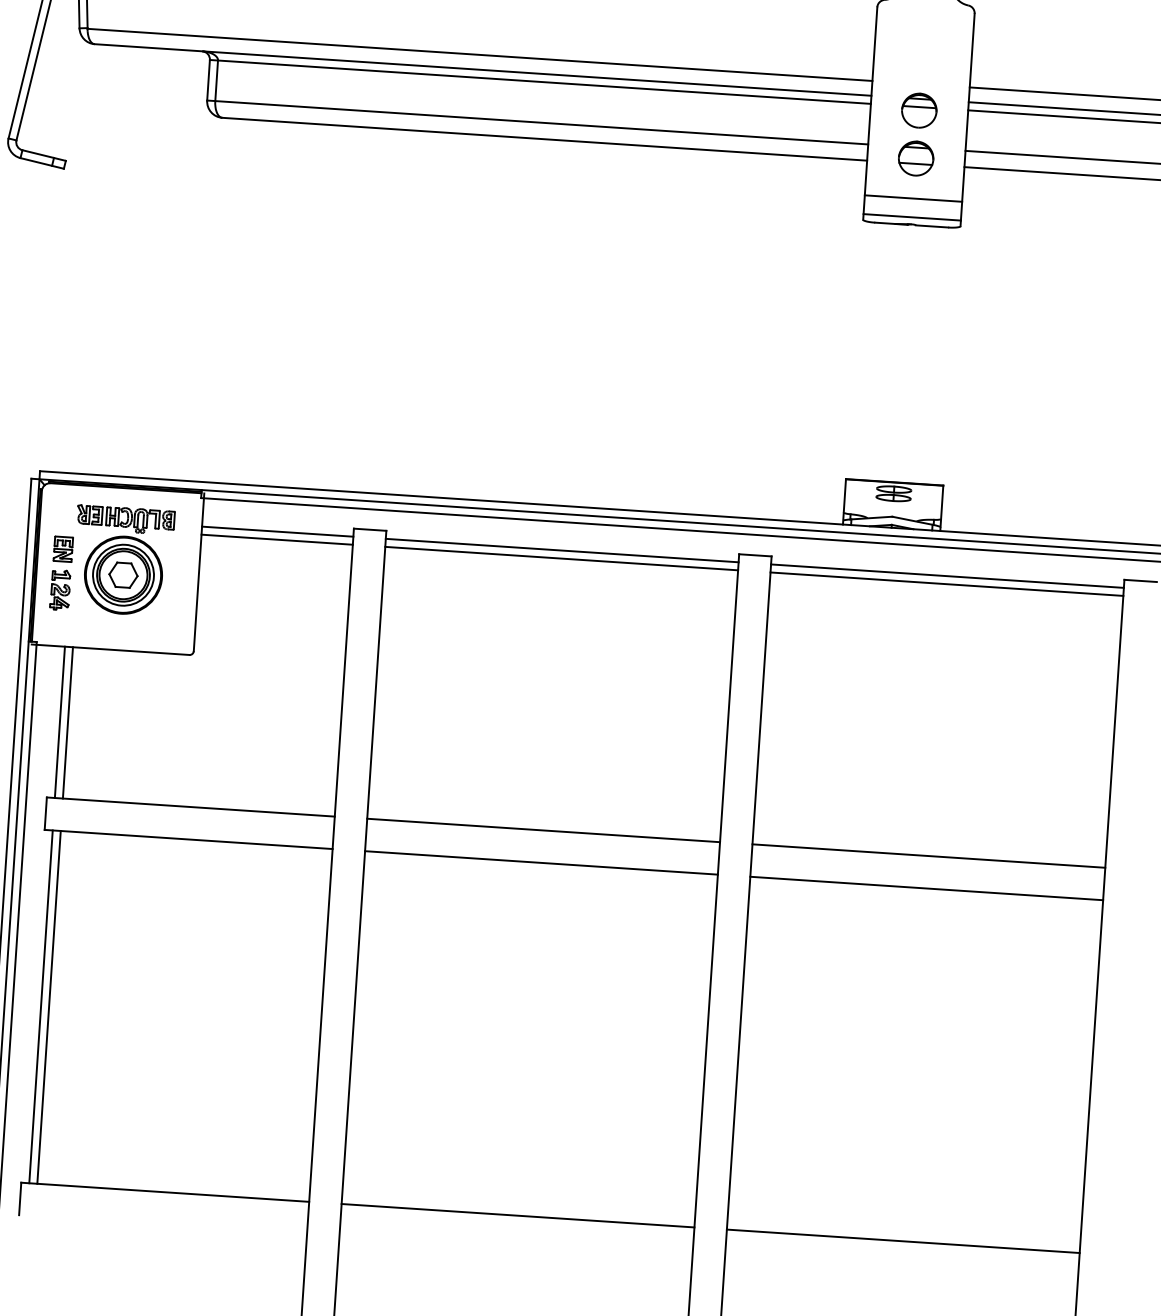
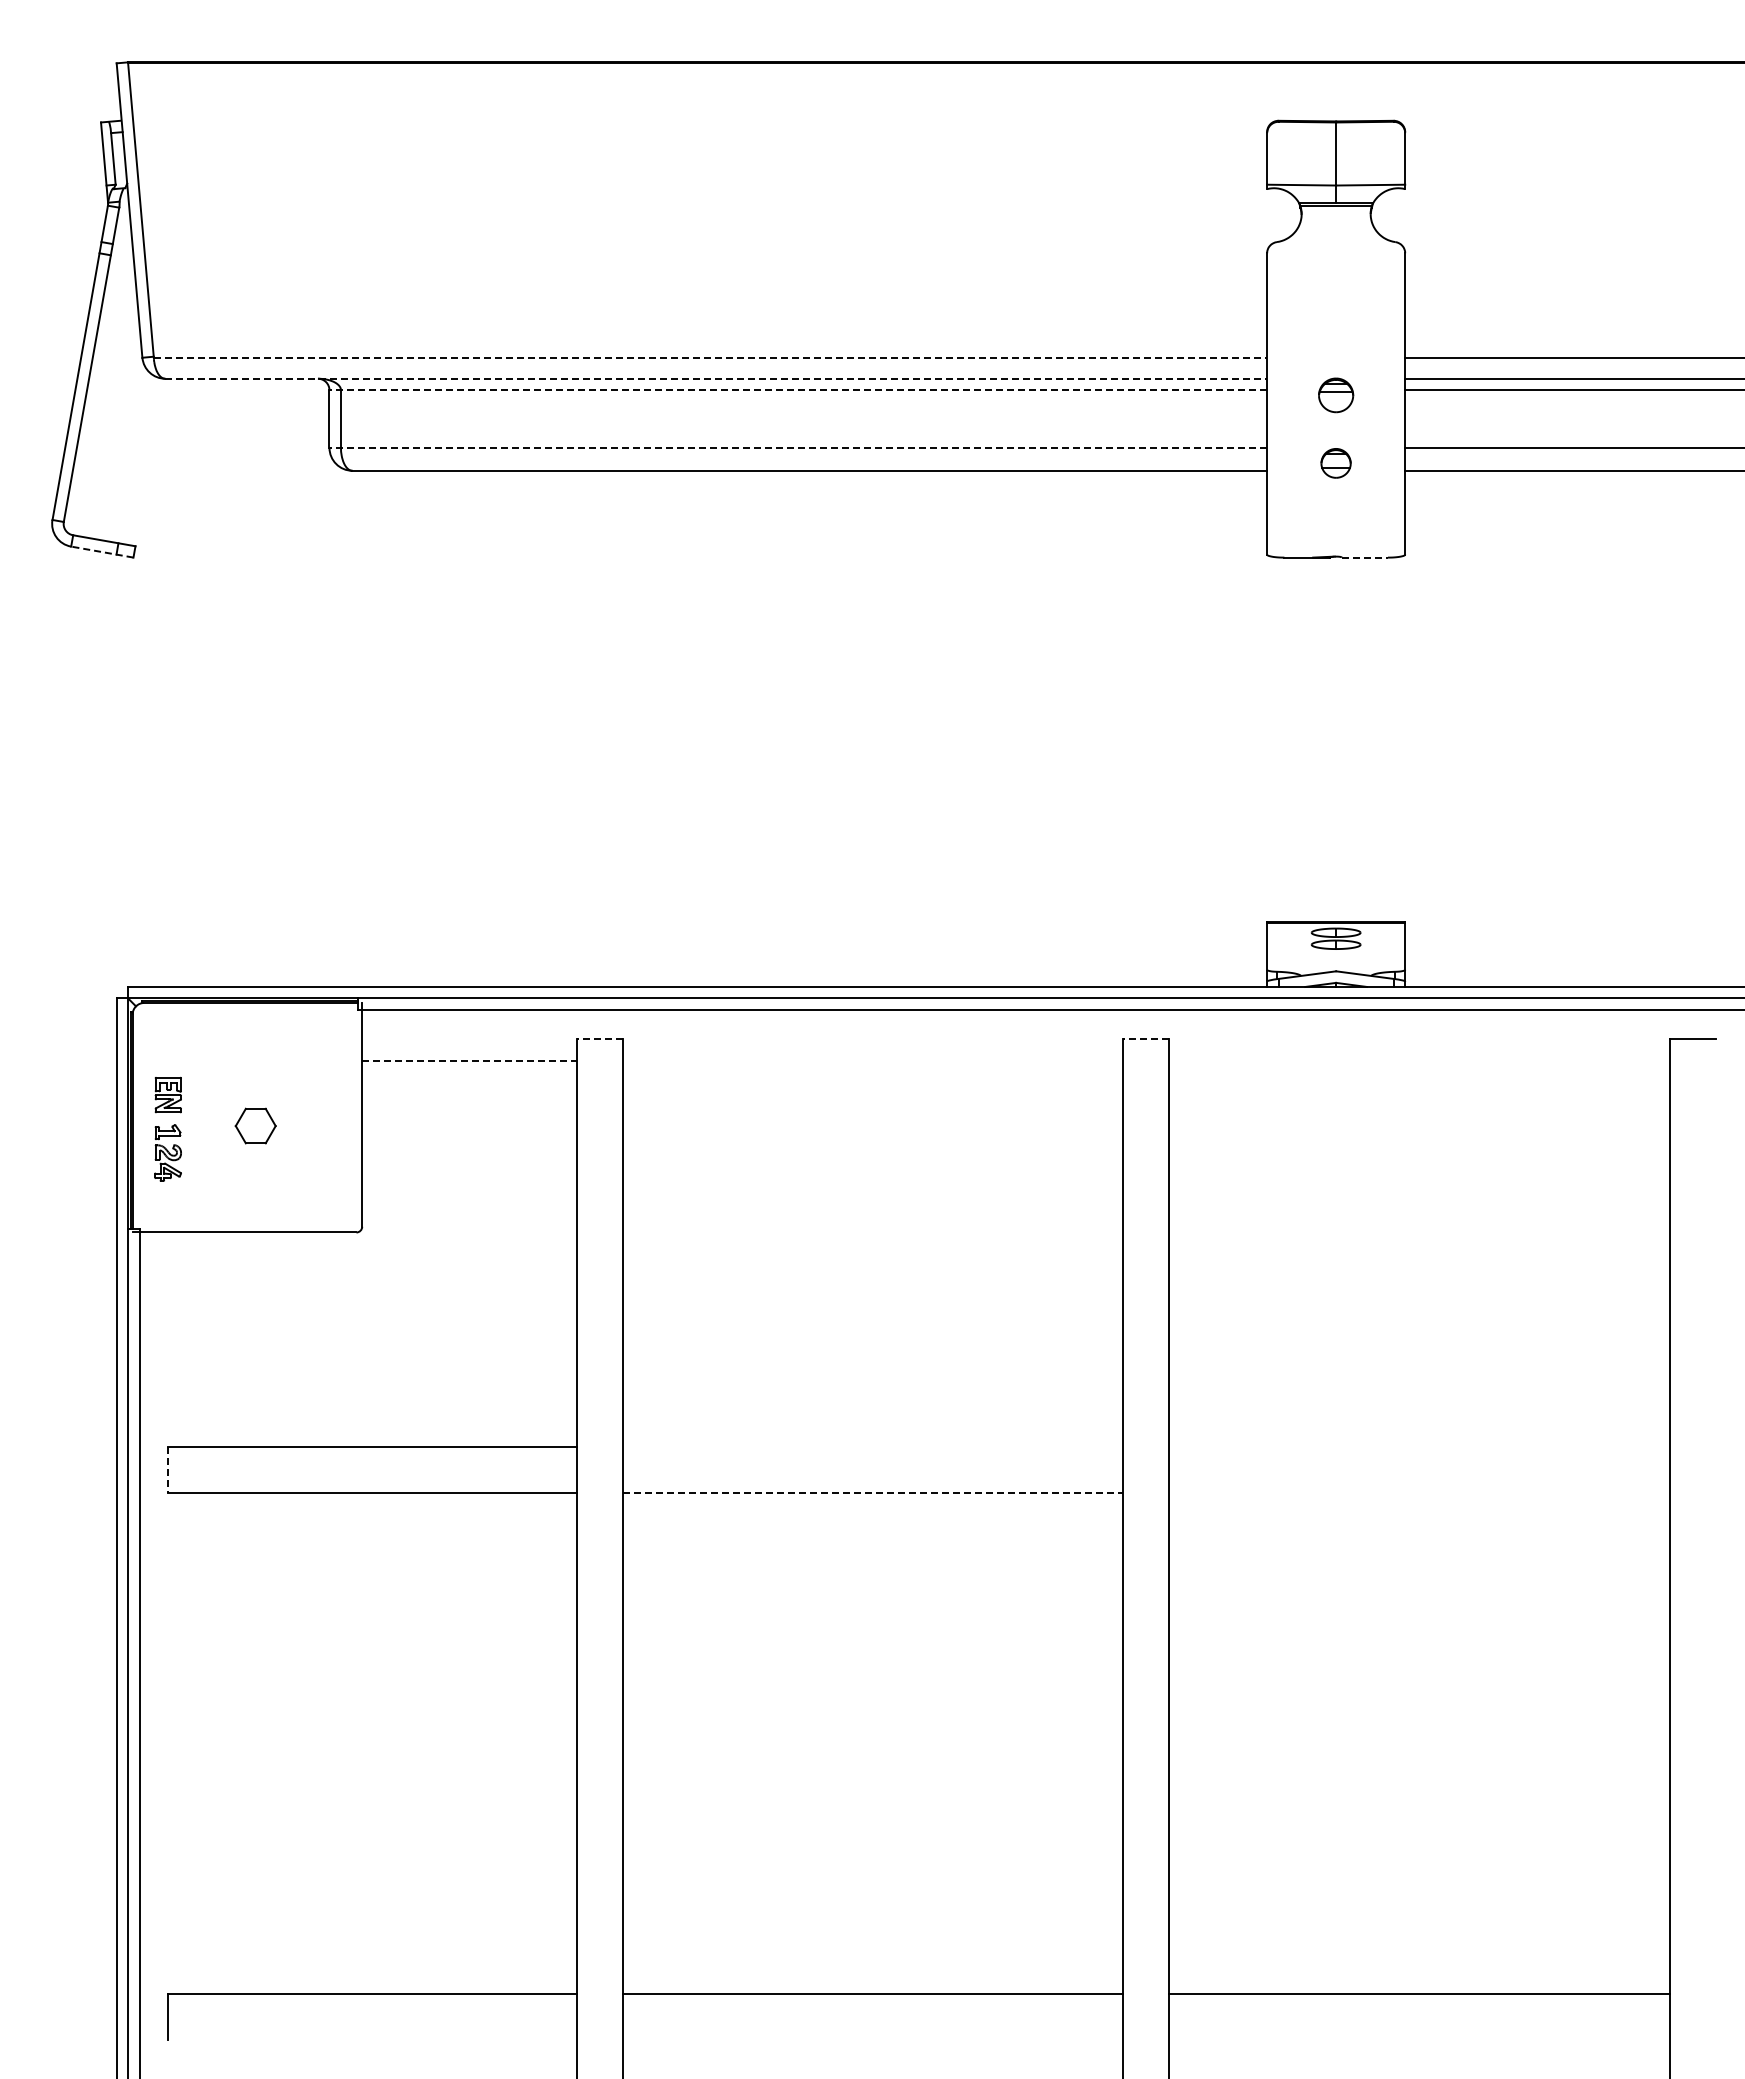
line: (480, 54) -> (710, 357), solid -> dashed
line: (483, 69) -> (716, 378), solid -> dashed
line: (540, 82) -> (798, 390), solid -> dashed
part: (918, 110) -> (1335, 395), size x0.7
line: (537, 122) -> (798, 447), solid -> dashed
part: (915, 158) -> (1335, 463), size x0.6
line: (42, 163) -> (102, 552), solid -> dashed
line: (913, 198) -> (1336, 519), removed
line: (912, 217) -> (1336, 546), removed
line: (932, 226) -> (1365, 557), solid -> dashed
line: (369, 529) -> (599, 1038), solid -> dashed
line: (277, 531) -> (469, 1050), removed
line: (277, 539) -> (470, 1061), solid -> dashed
line: (561, 550) -> (872, 1050), removed
line: (754, 555) -> (1145, 1038), solid -> dashed
line: (561, 558) -> (872, 1061), removed
part: (122, 560) -> (253, 1105), removed
line: (947, 576) -> (1419, 1050), removed
line: (946, 584) -> (1419, 1061), removed
line: (59, 722) -> (179, 1339), removed
line: (68, 722) -> (191, 1339), removed
line: (45, 813) -> (168, 1470), solid -> dashed
line: (543, 830) -> (872, 1447), removed
line: (928, 856) -> (1419, 1447), removed
line: (541, 863) -> (873, 1493), solid -> dashed
line: (926, 888) -> (1419, 1493), removed
line: (40, 1006) -> (179, 1743), removed
line: (49, 1007) -> (191, 1743), removed

